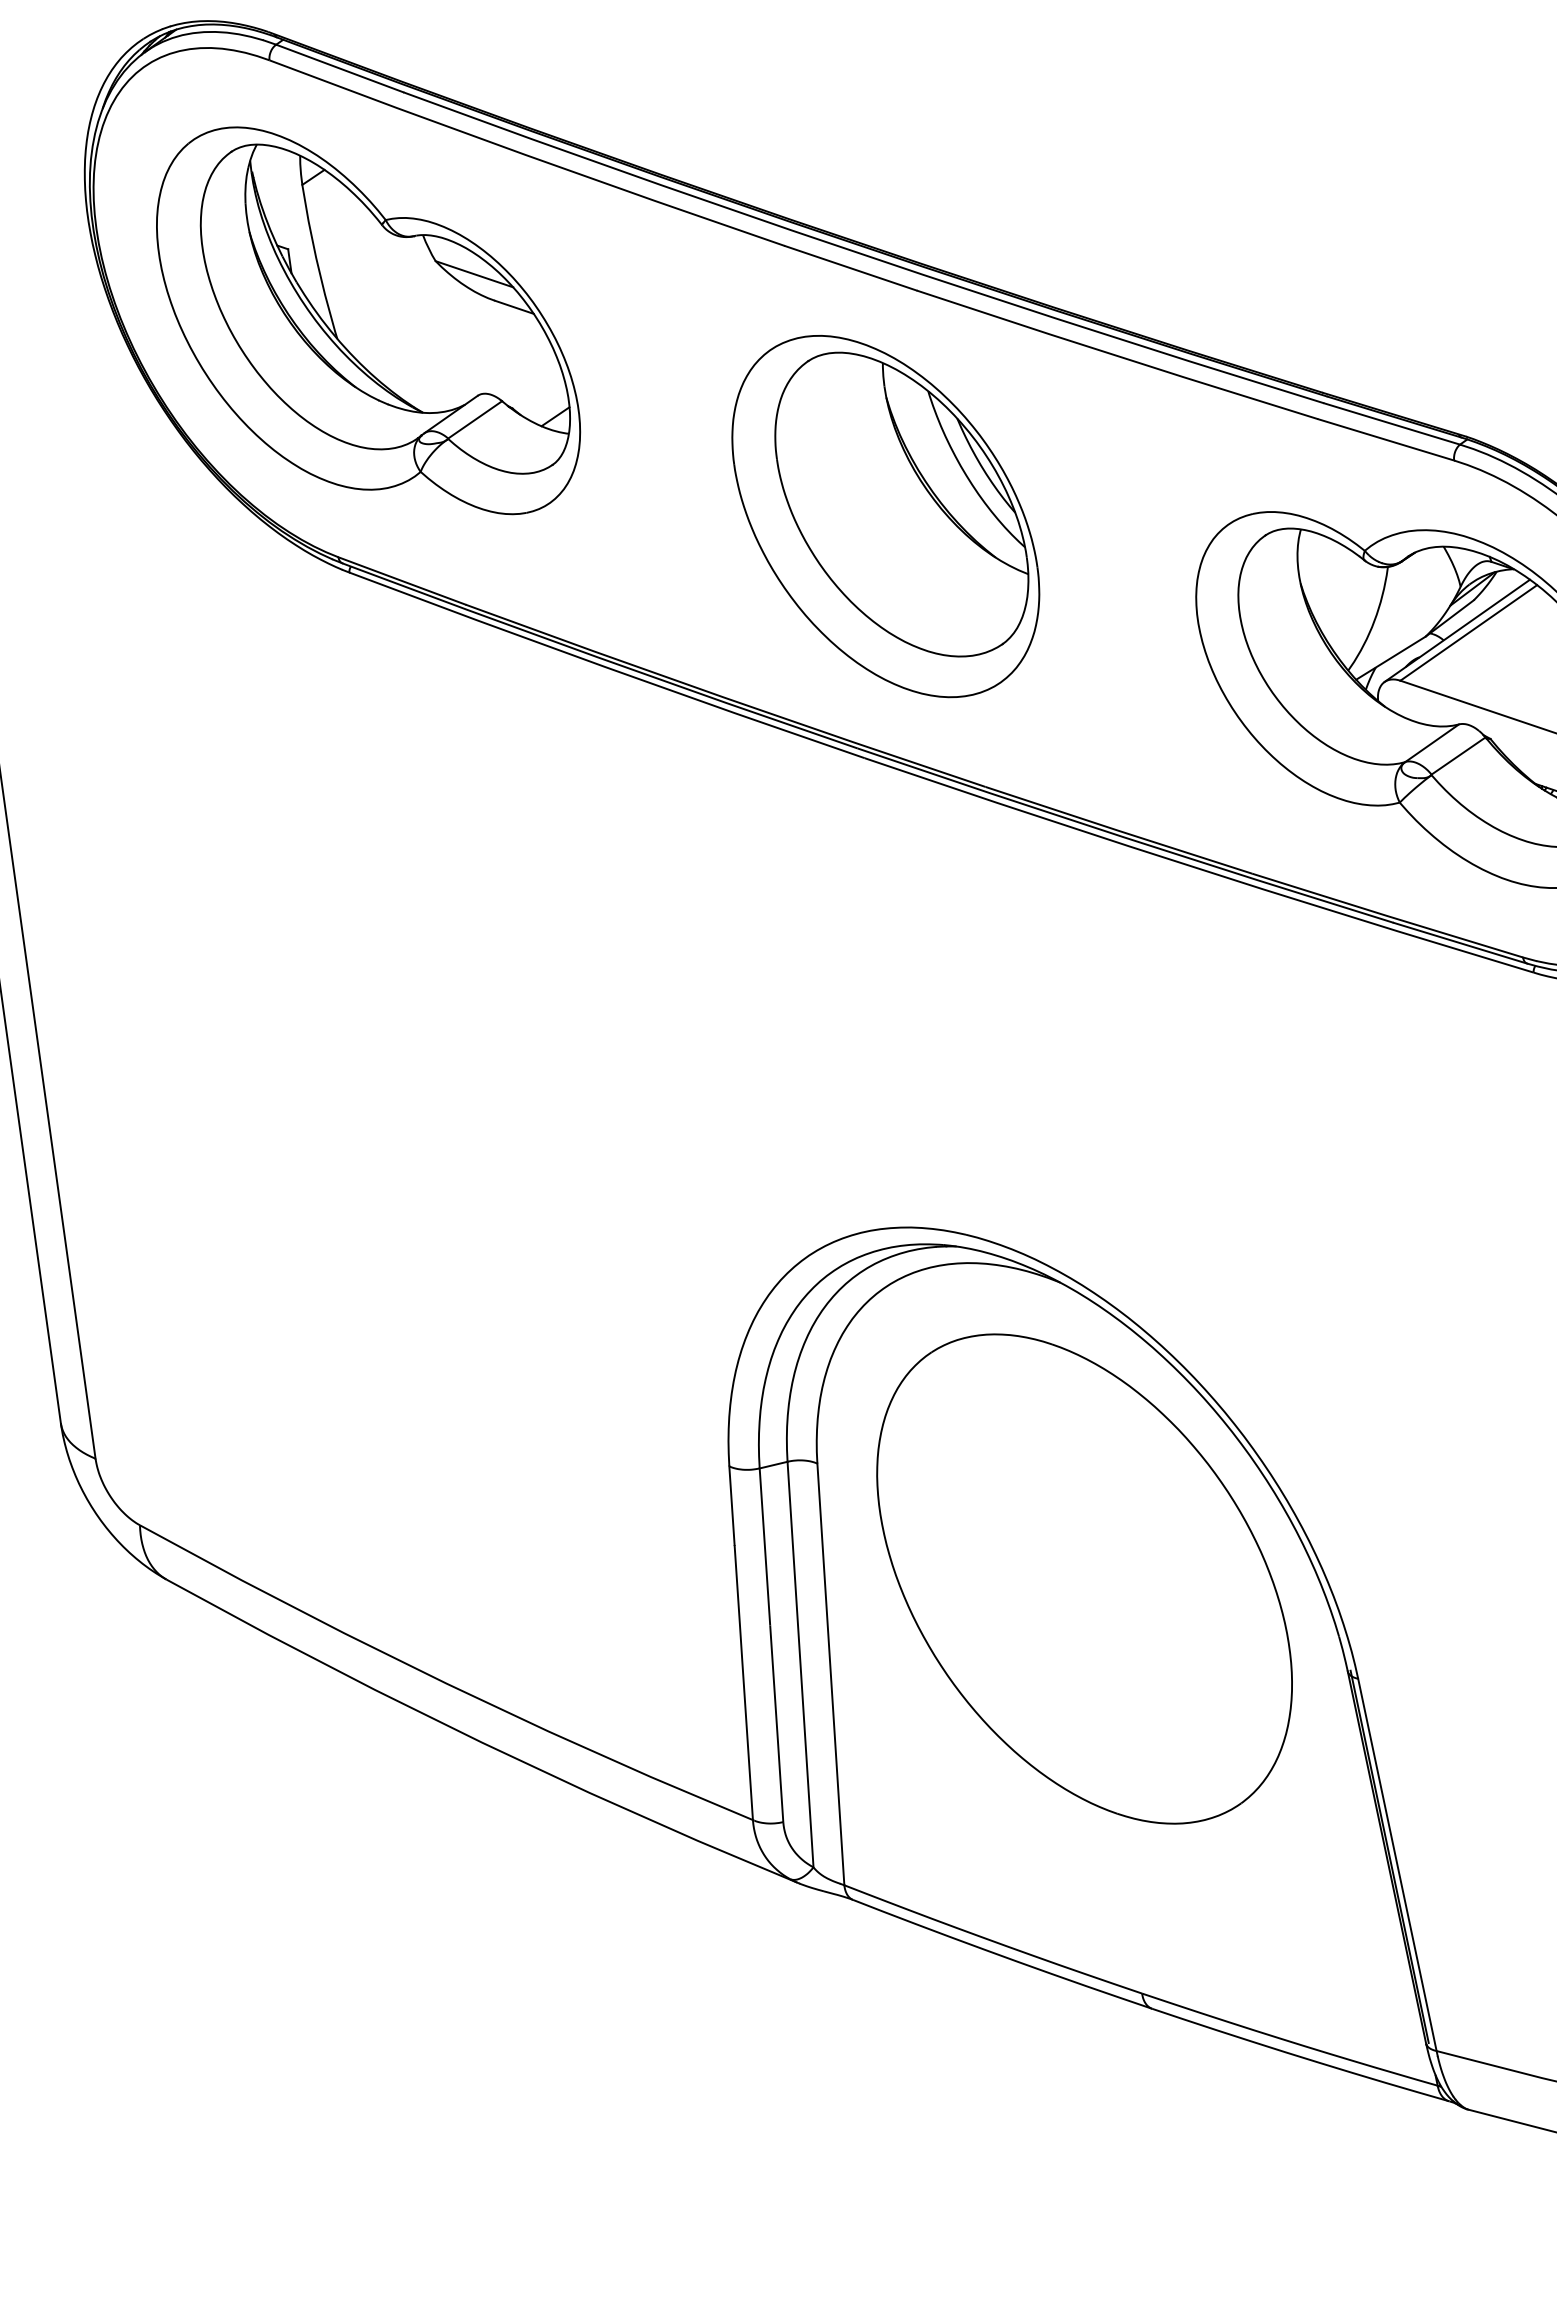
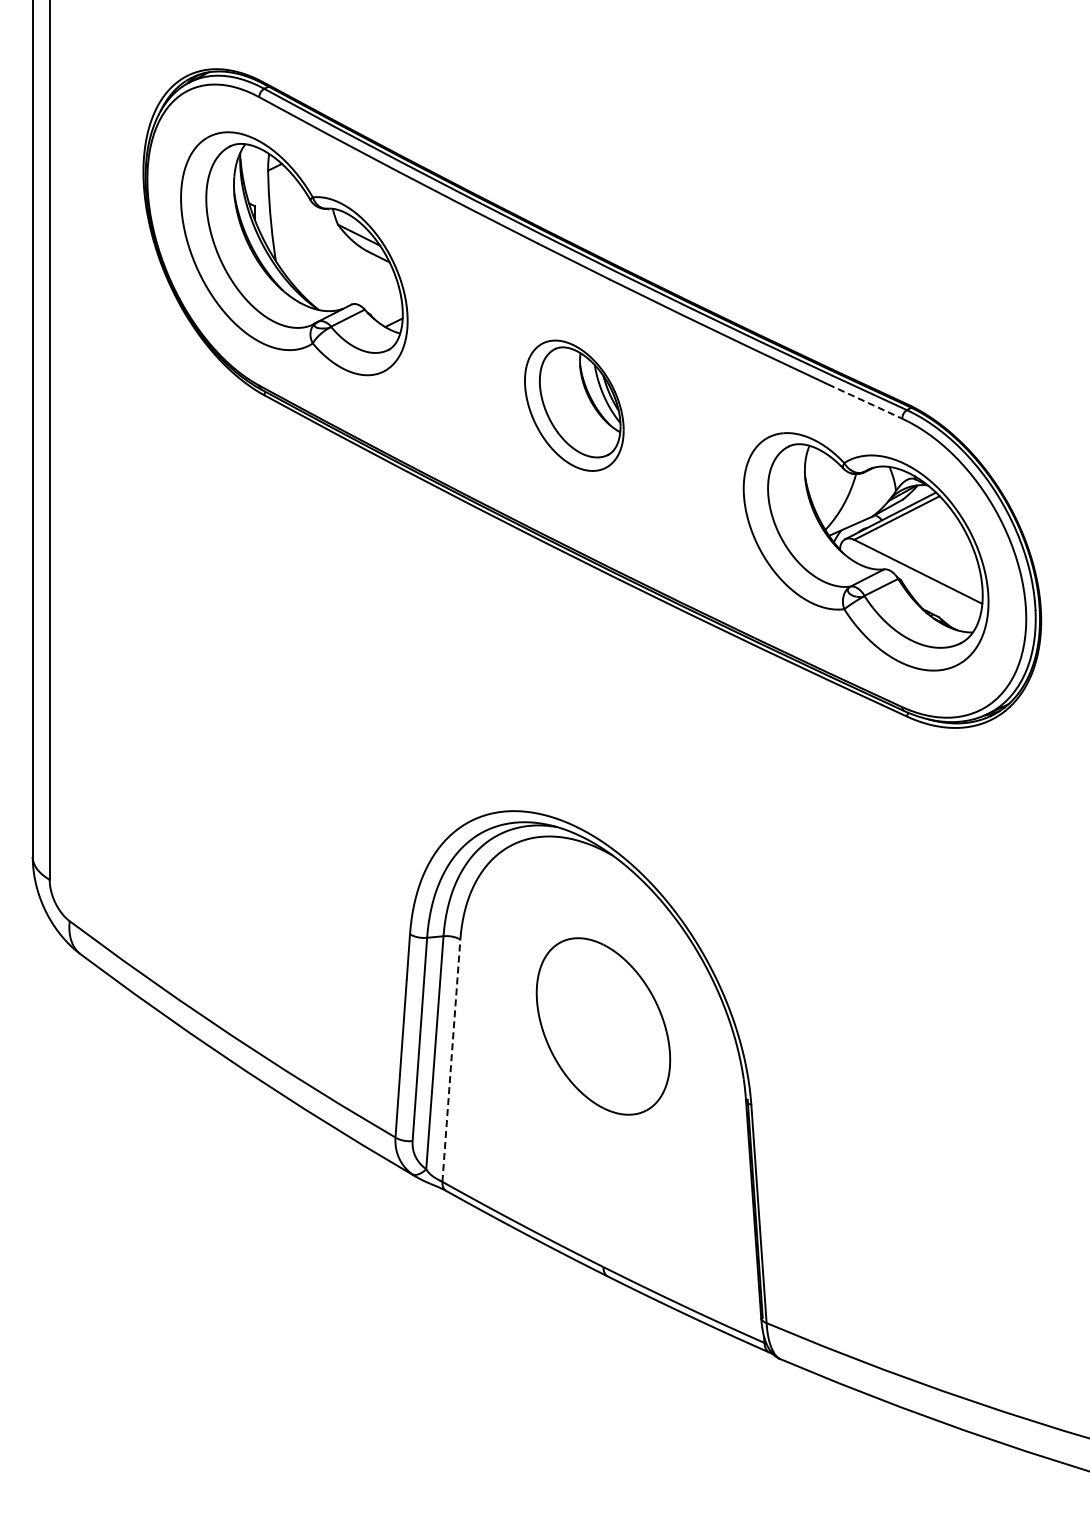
line: (1386, 439) -> (865, 401), solid -> dashed
part: (886, 516) -> (574, 405), size x0.6
part: (1084, 1579) -> (603, 1026), size x0.6
line: (830, 1673) -> (451, 1060), solid -> dashed

